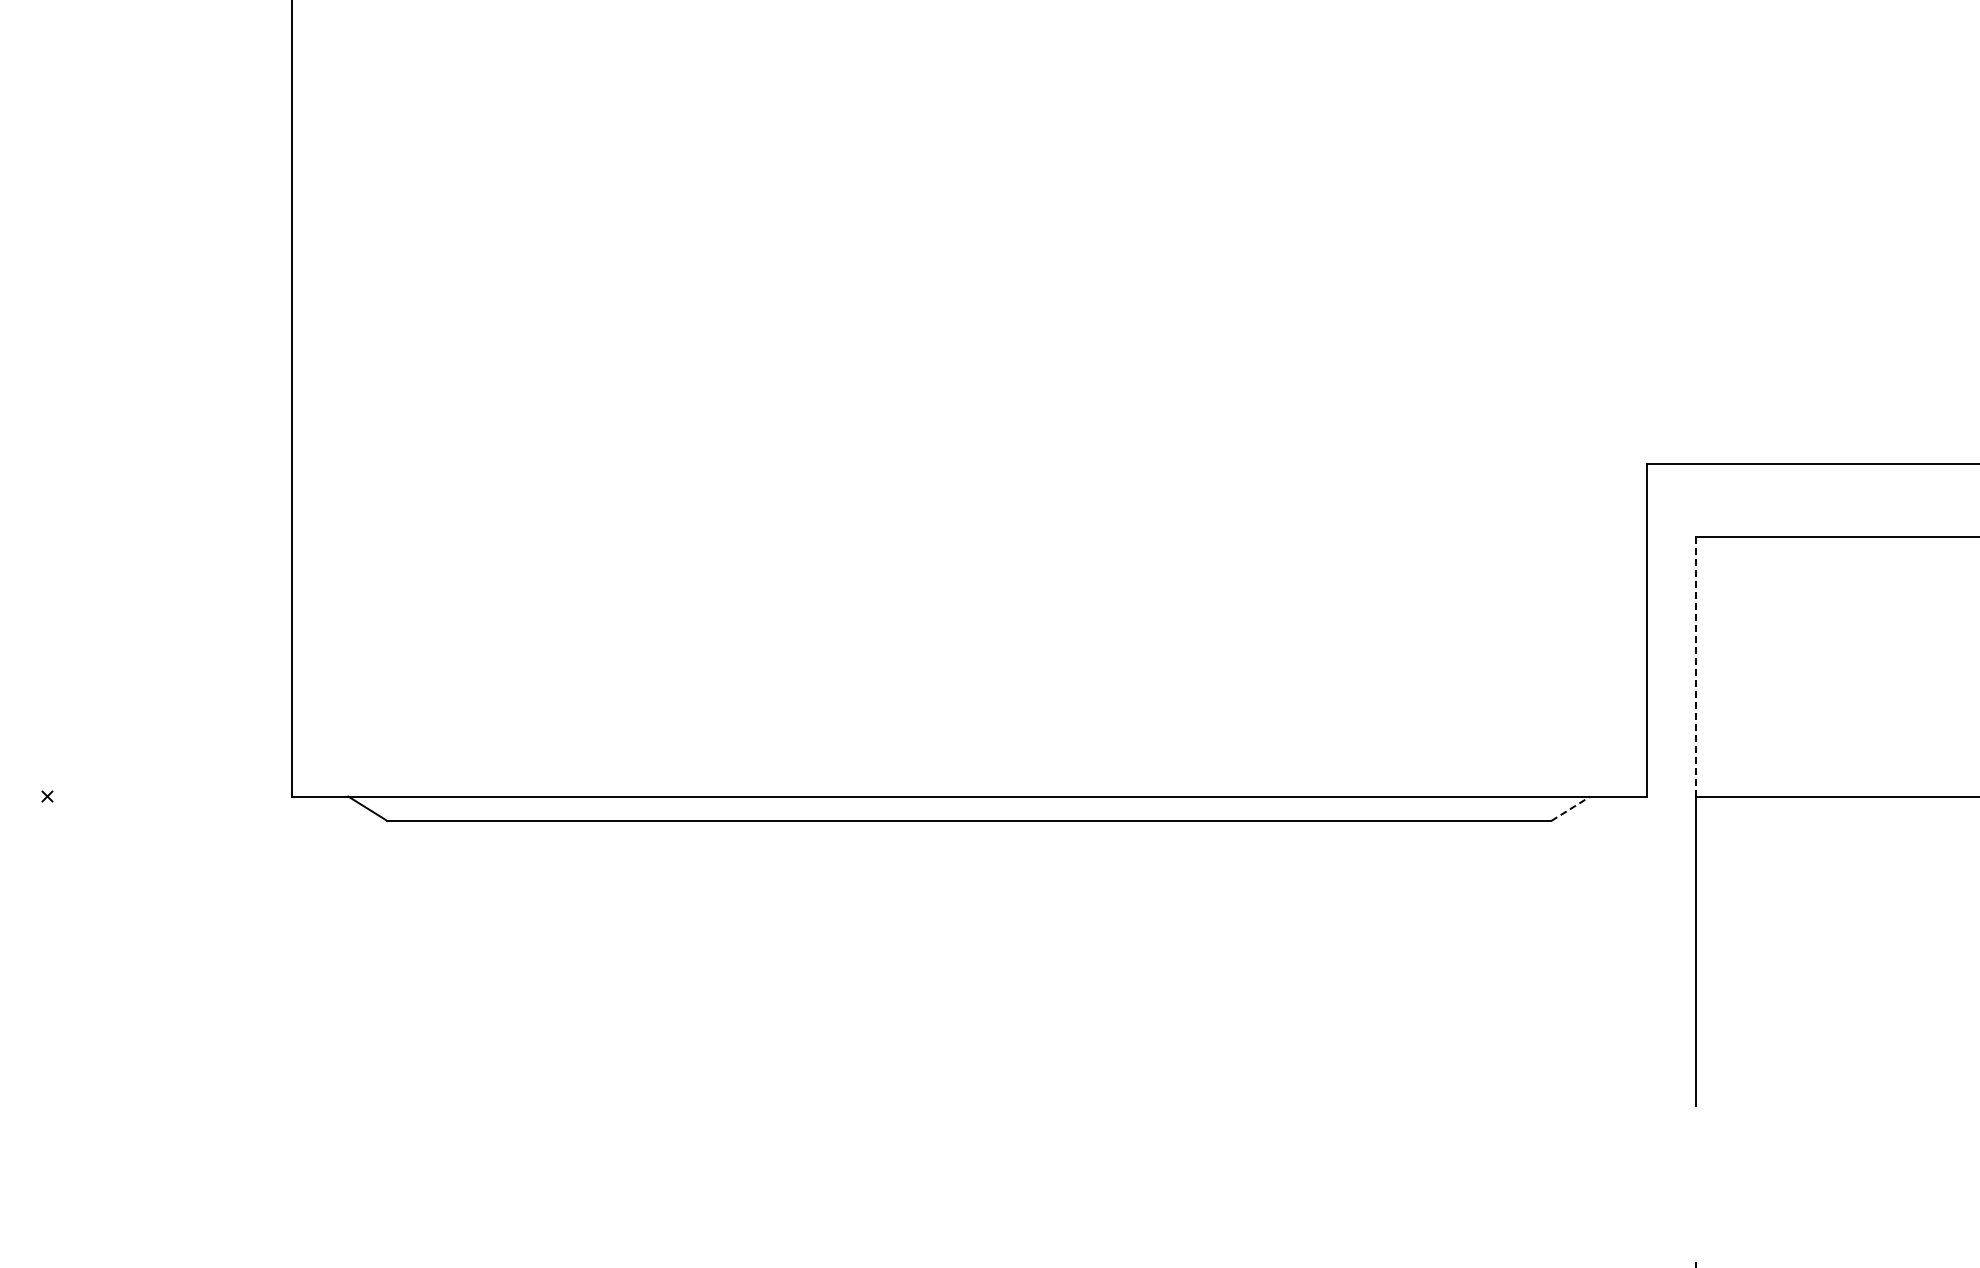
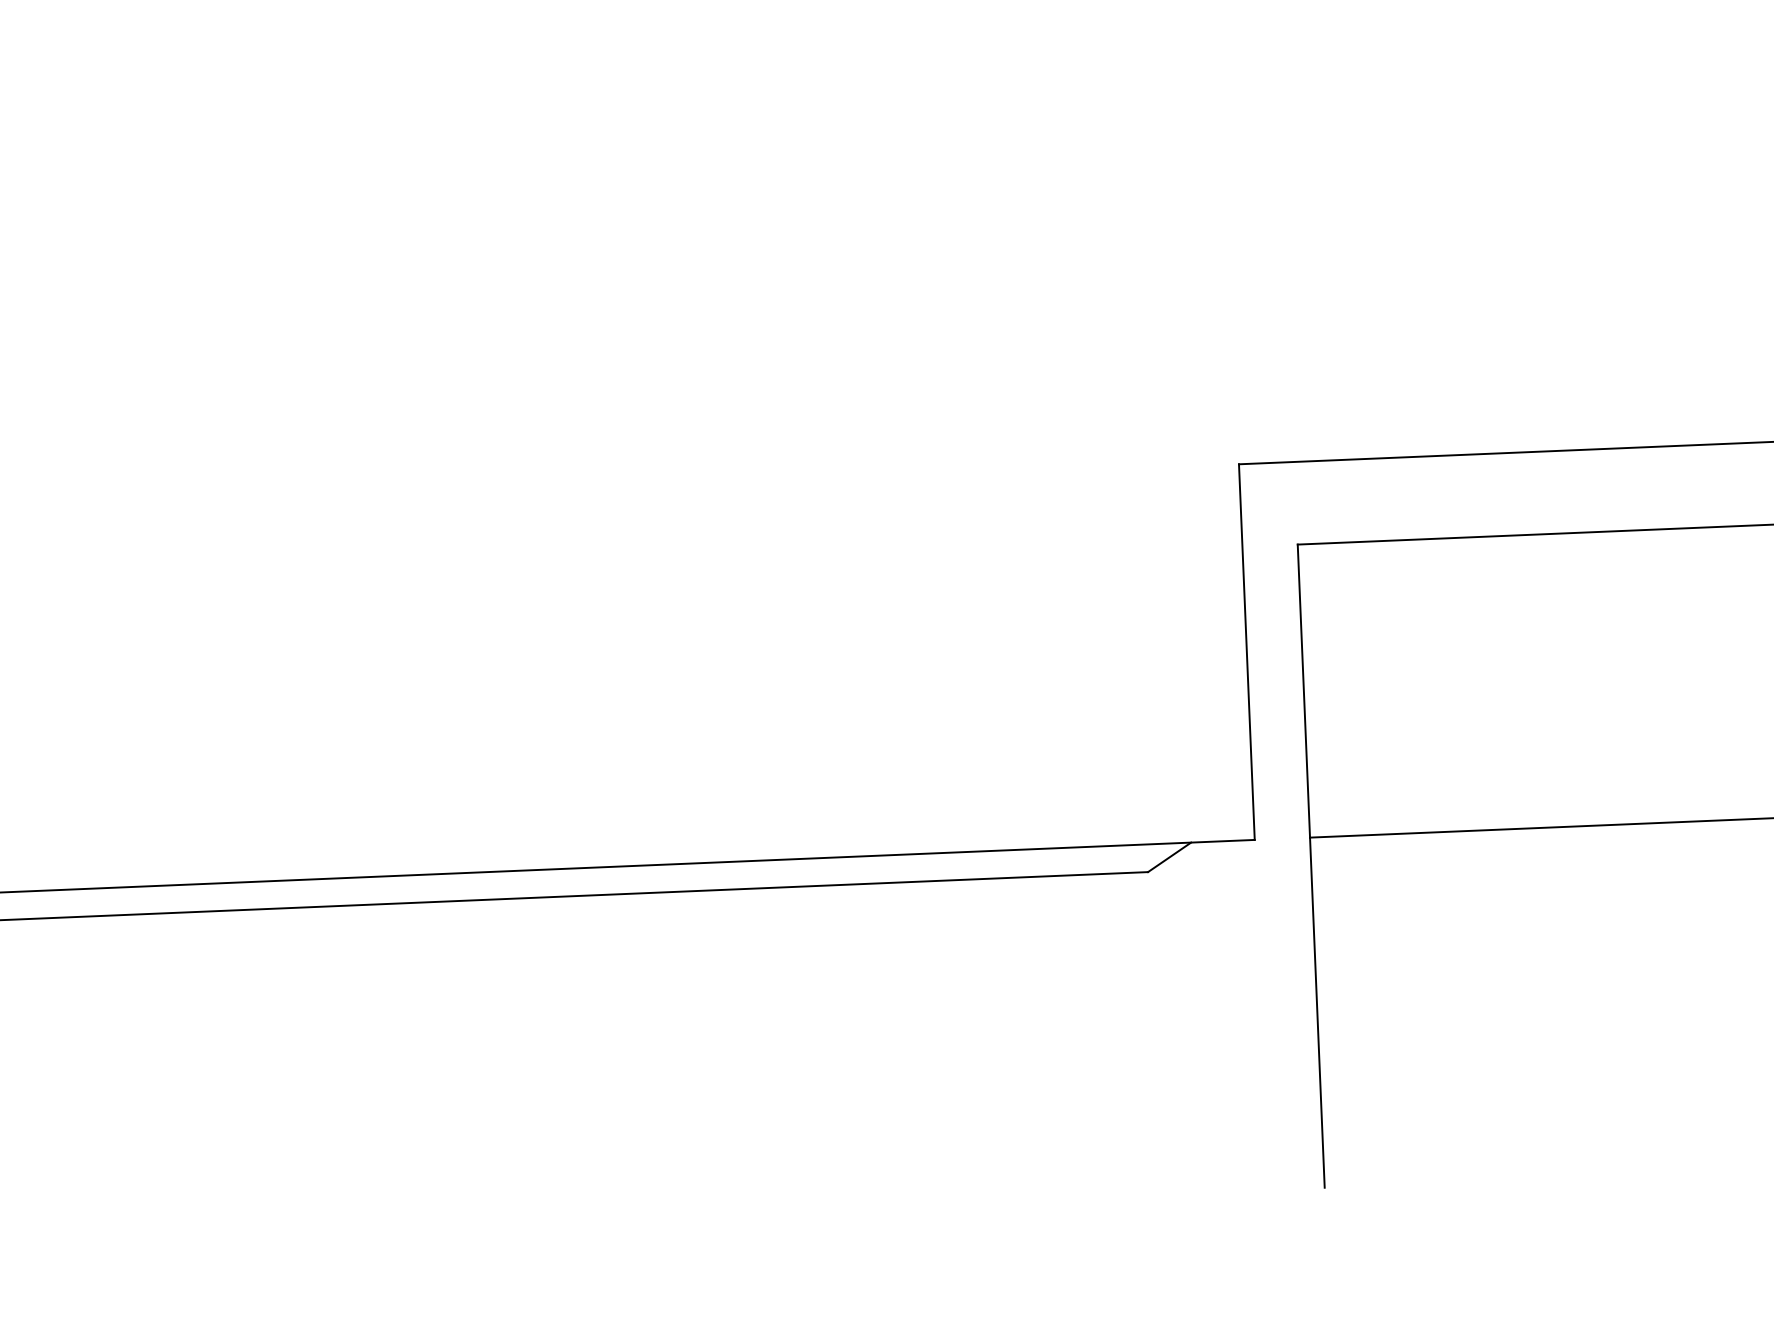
line: (1695, 666) -> (1303, 690), dashed -> solid
line: (1571, 808) -> (1170, 857), dashed -> solid

